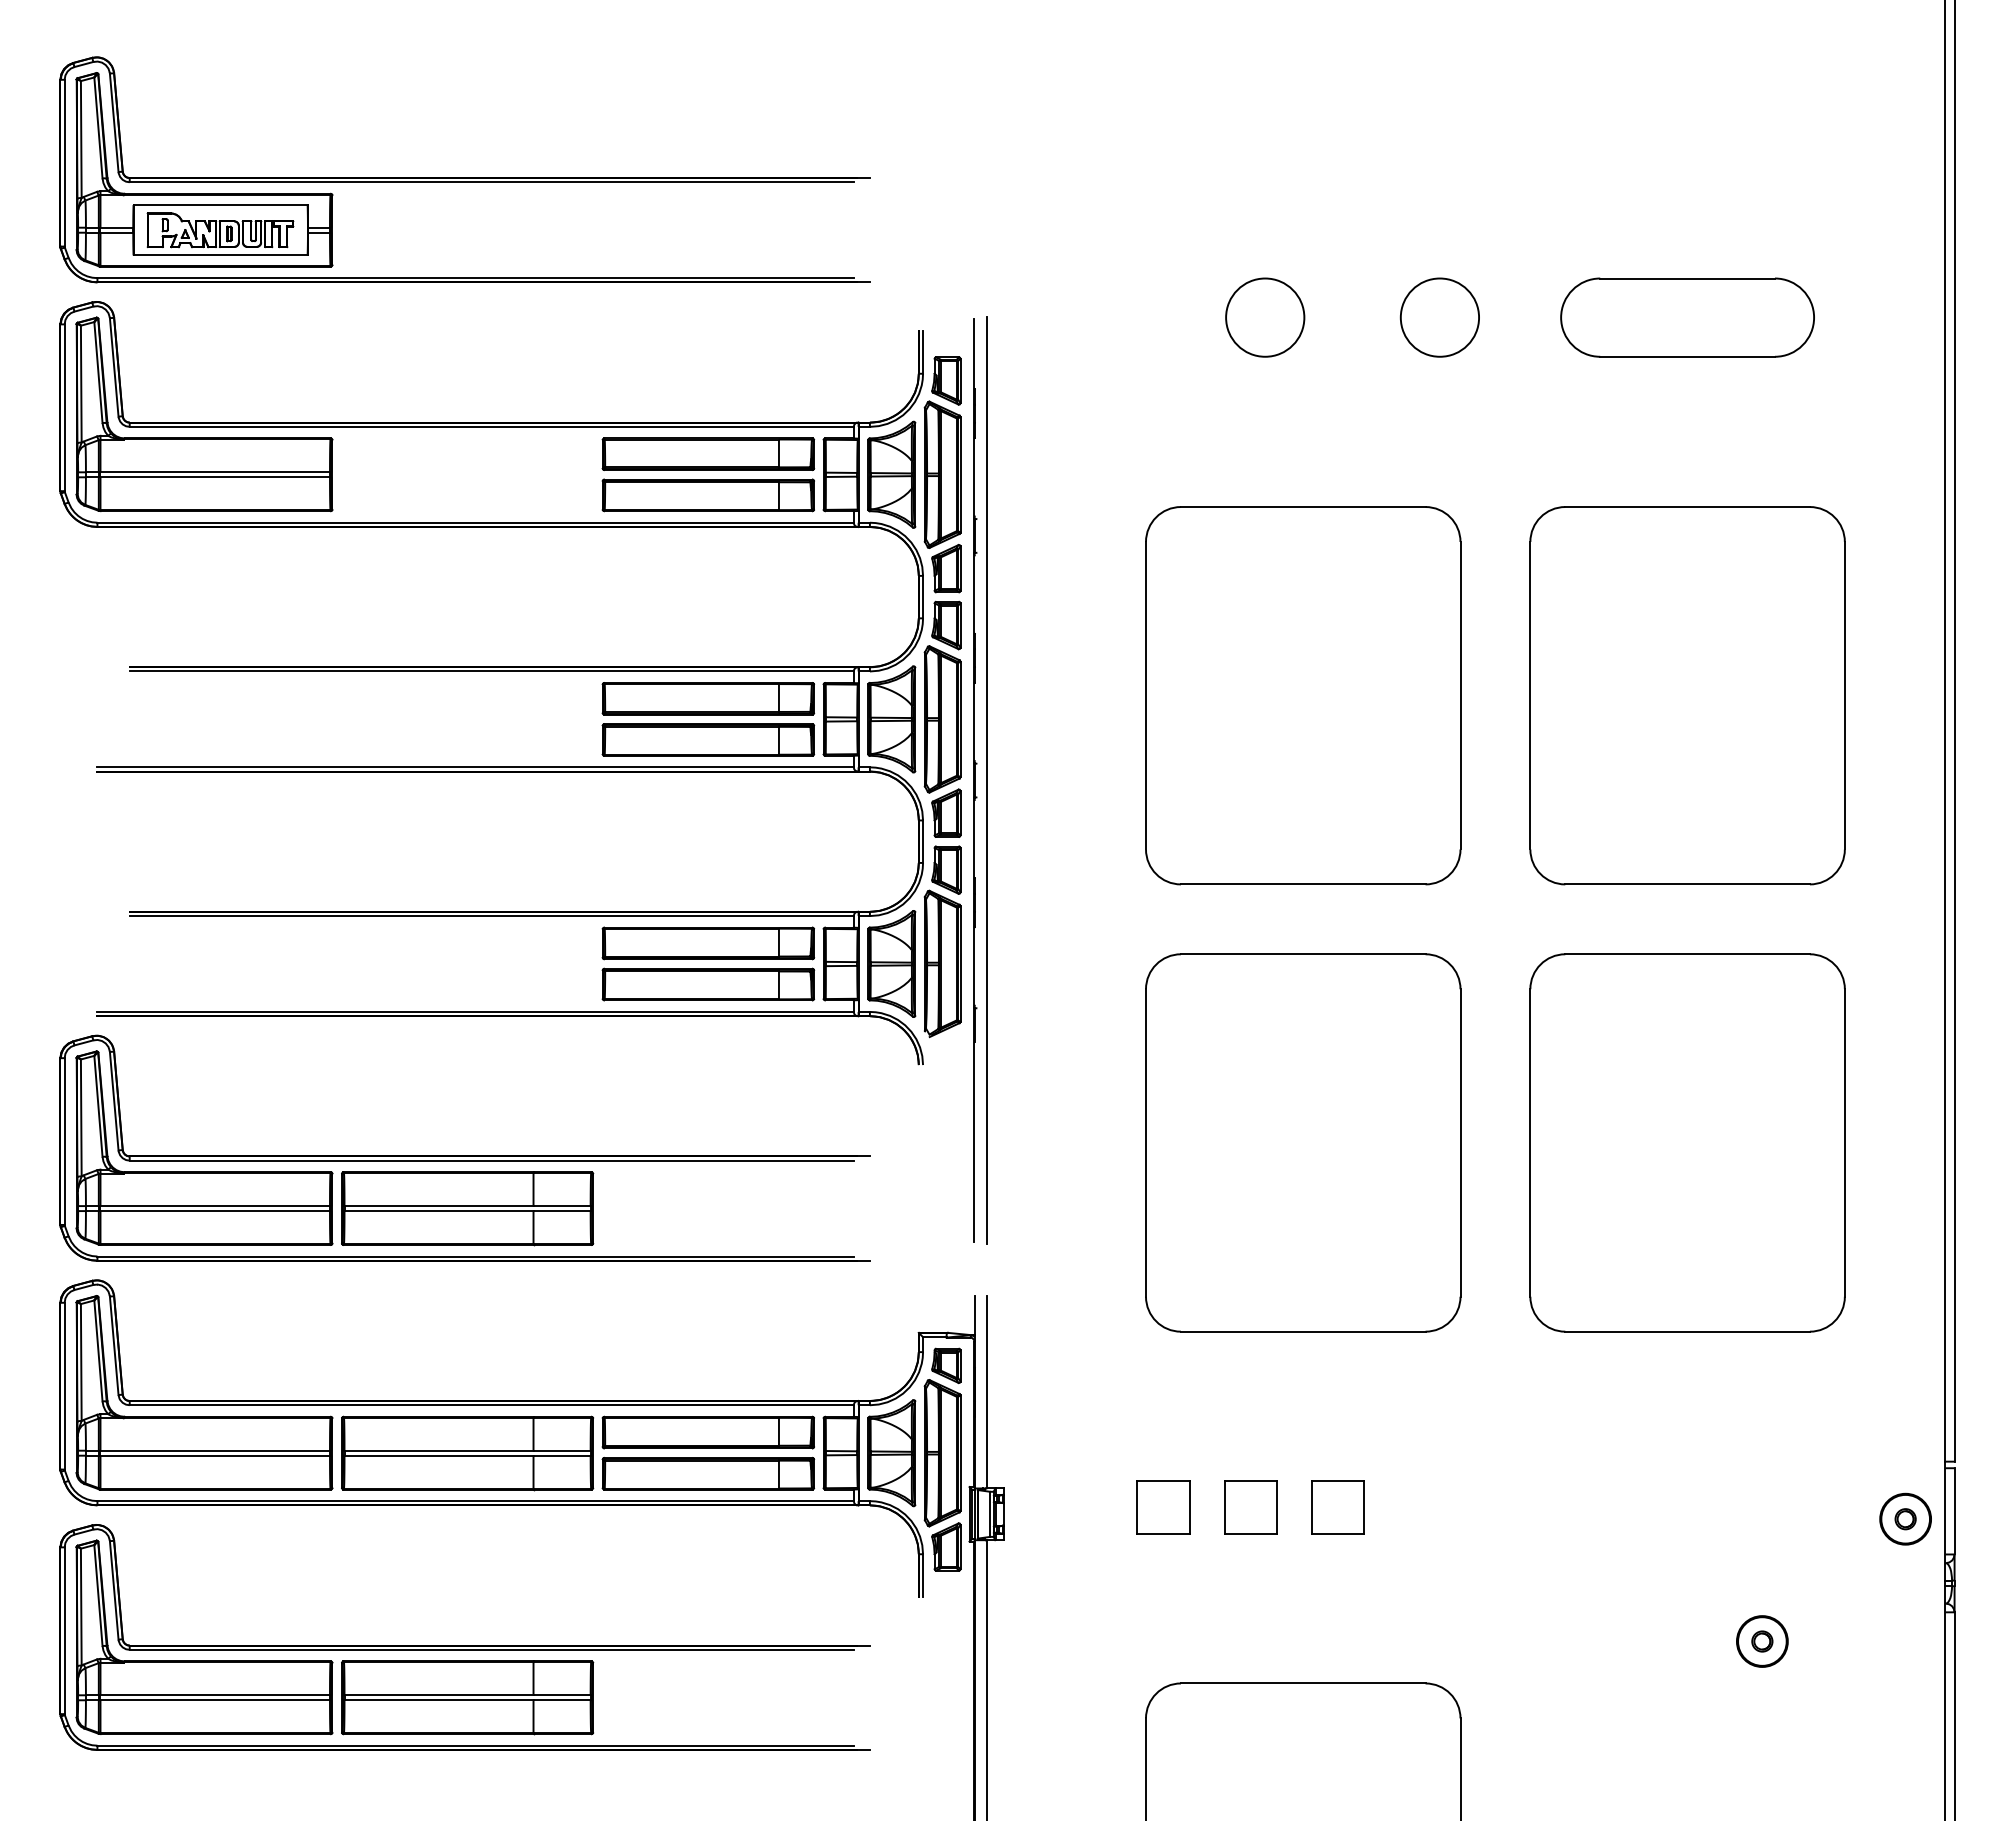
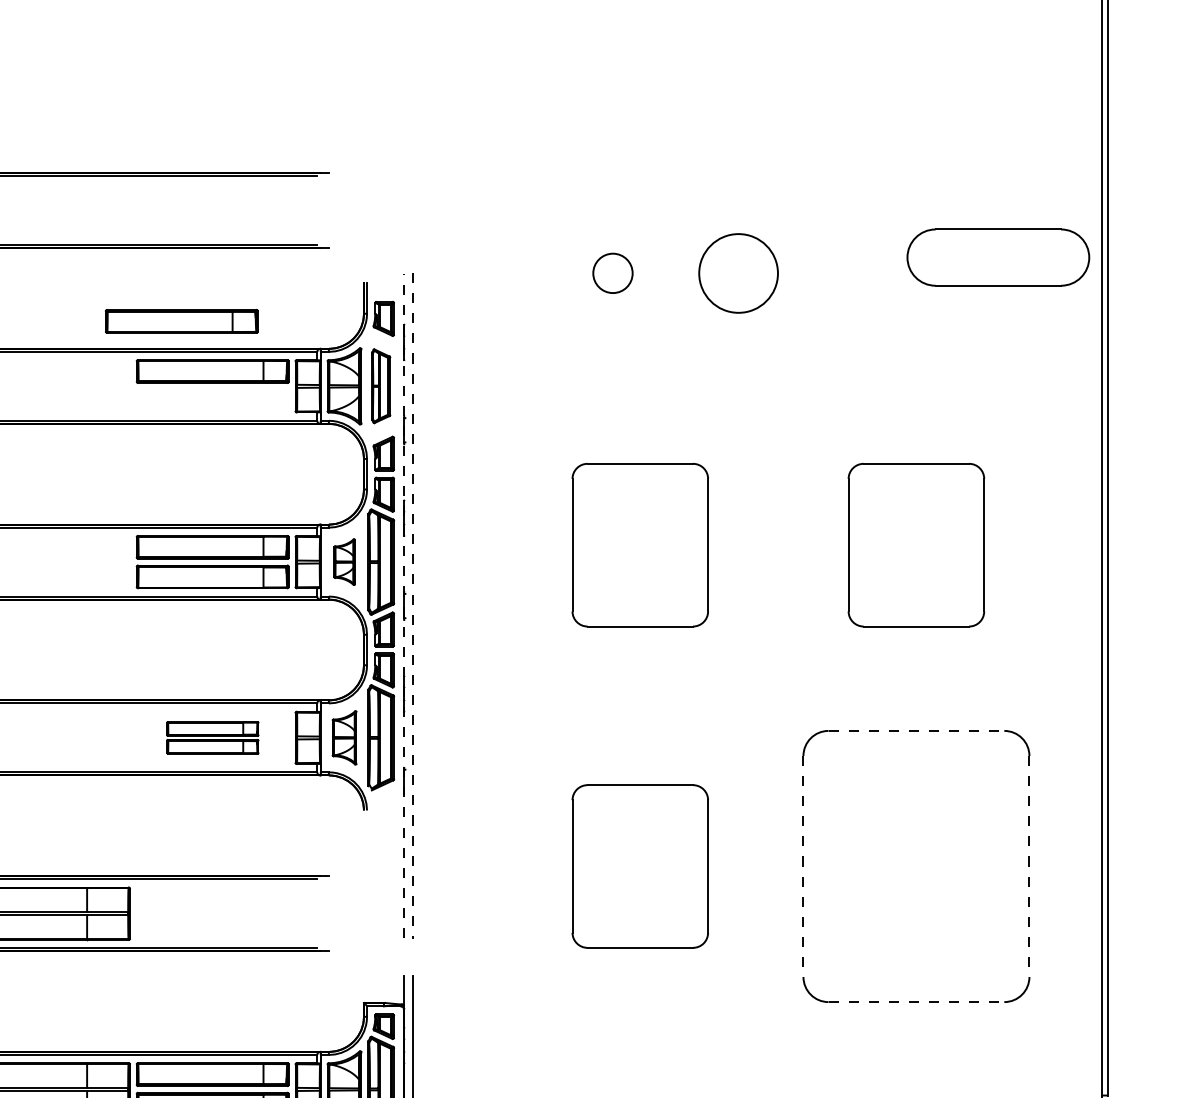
circle: (1265, 317) -> (613, 273), size x0.7
circle: (1439, 317) -> (738, 273), size x1.4
part: (1687, 317) -> (998, 257), moved
part: (942, 474) -> (381, 386), size x0.7
part: (707, 495) -> (181, 321), moved
part: (1303, 695) -> (640, 544), size x0.6
part: (1687, 695) -> (916, 544), size x0.6
part: (891, 719) -> (344, 562), size x0.6
line: (974, 780) -> (404, 606), solid -> dashed
line: (987, 781) -> (413, 606), solid -> dashed
line: (1688, 954) -> (917, 731), solid -> dashed
part: (708, 963) -> (212, 737), size x0.6
part: (891, 963) -> (344, 737), size x0.7
part: (1303, 1142) -> (640, 866), size x0.6
line: (1530, 1142) -> (803, 866), solid -> dashed
line: (1844, 1142) -> (1029, 866), solid -> dashed
line: (1688, 1331) -> (917, 1001), solid -> dashed

